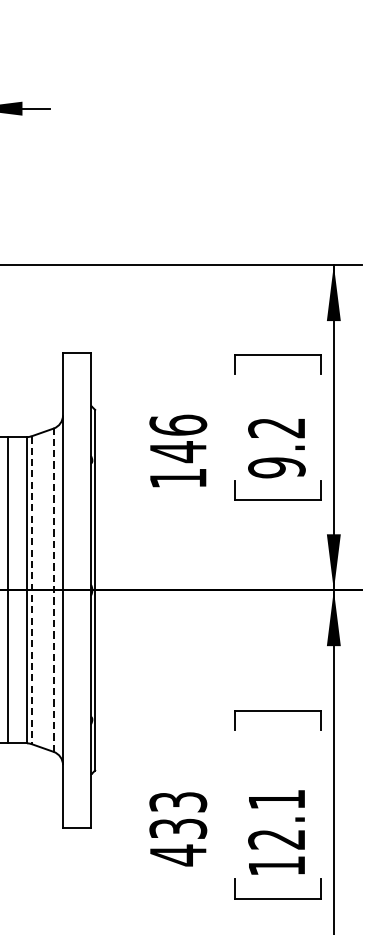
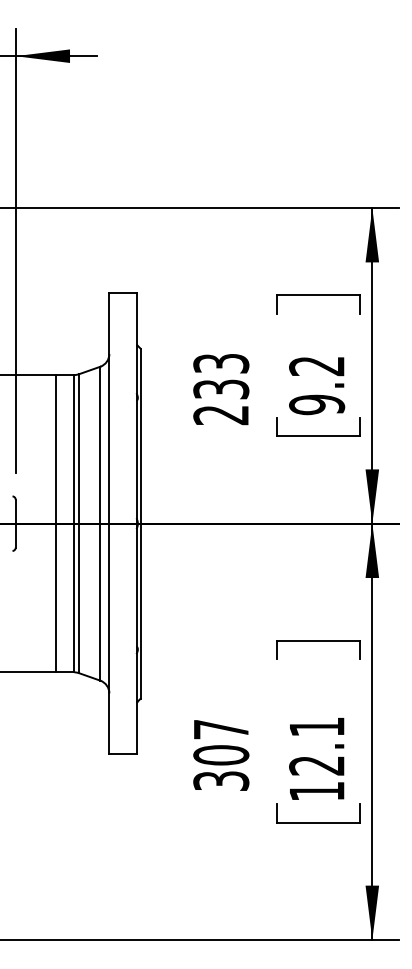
text: (178, 451) -> (221, 389), 146 -> 233
line: (53, 590) -> (100, 523), dashed -> solid
line: (32, 591) -> (79, 524), dashed -> solid
text: (178, 828) -> (221, 755), 433 -> 307

